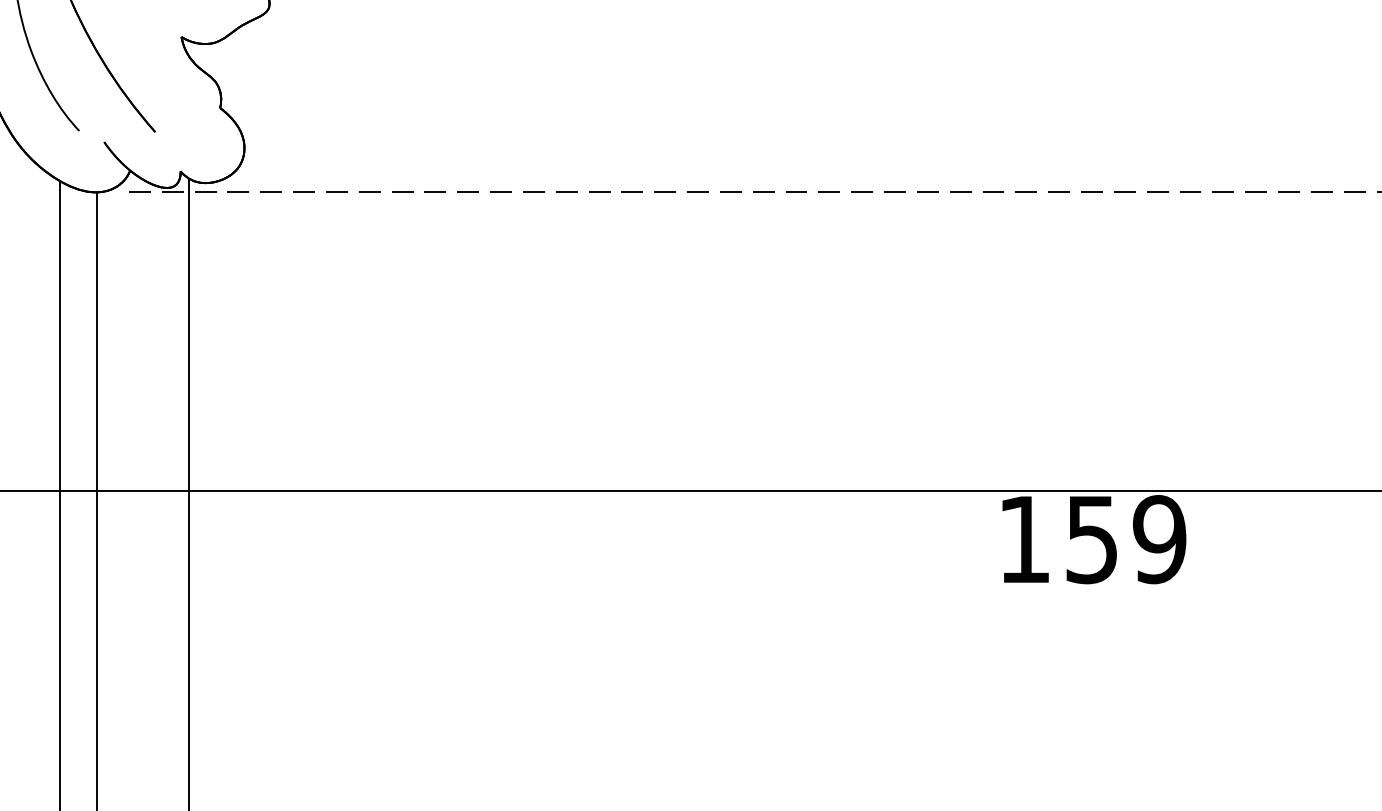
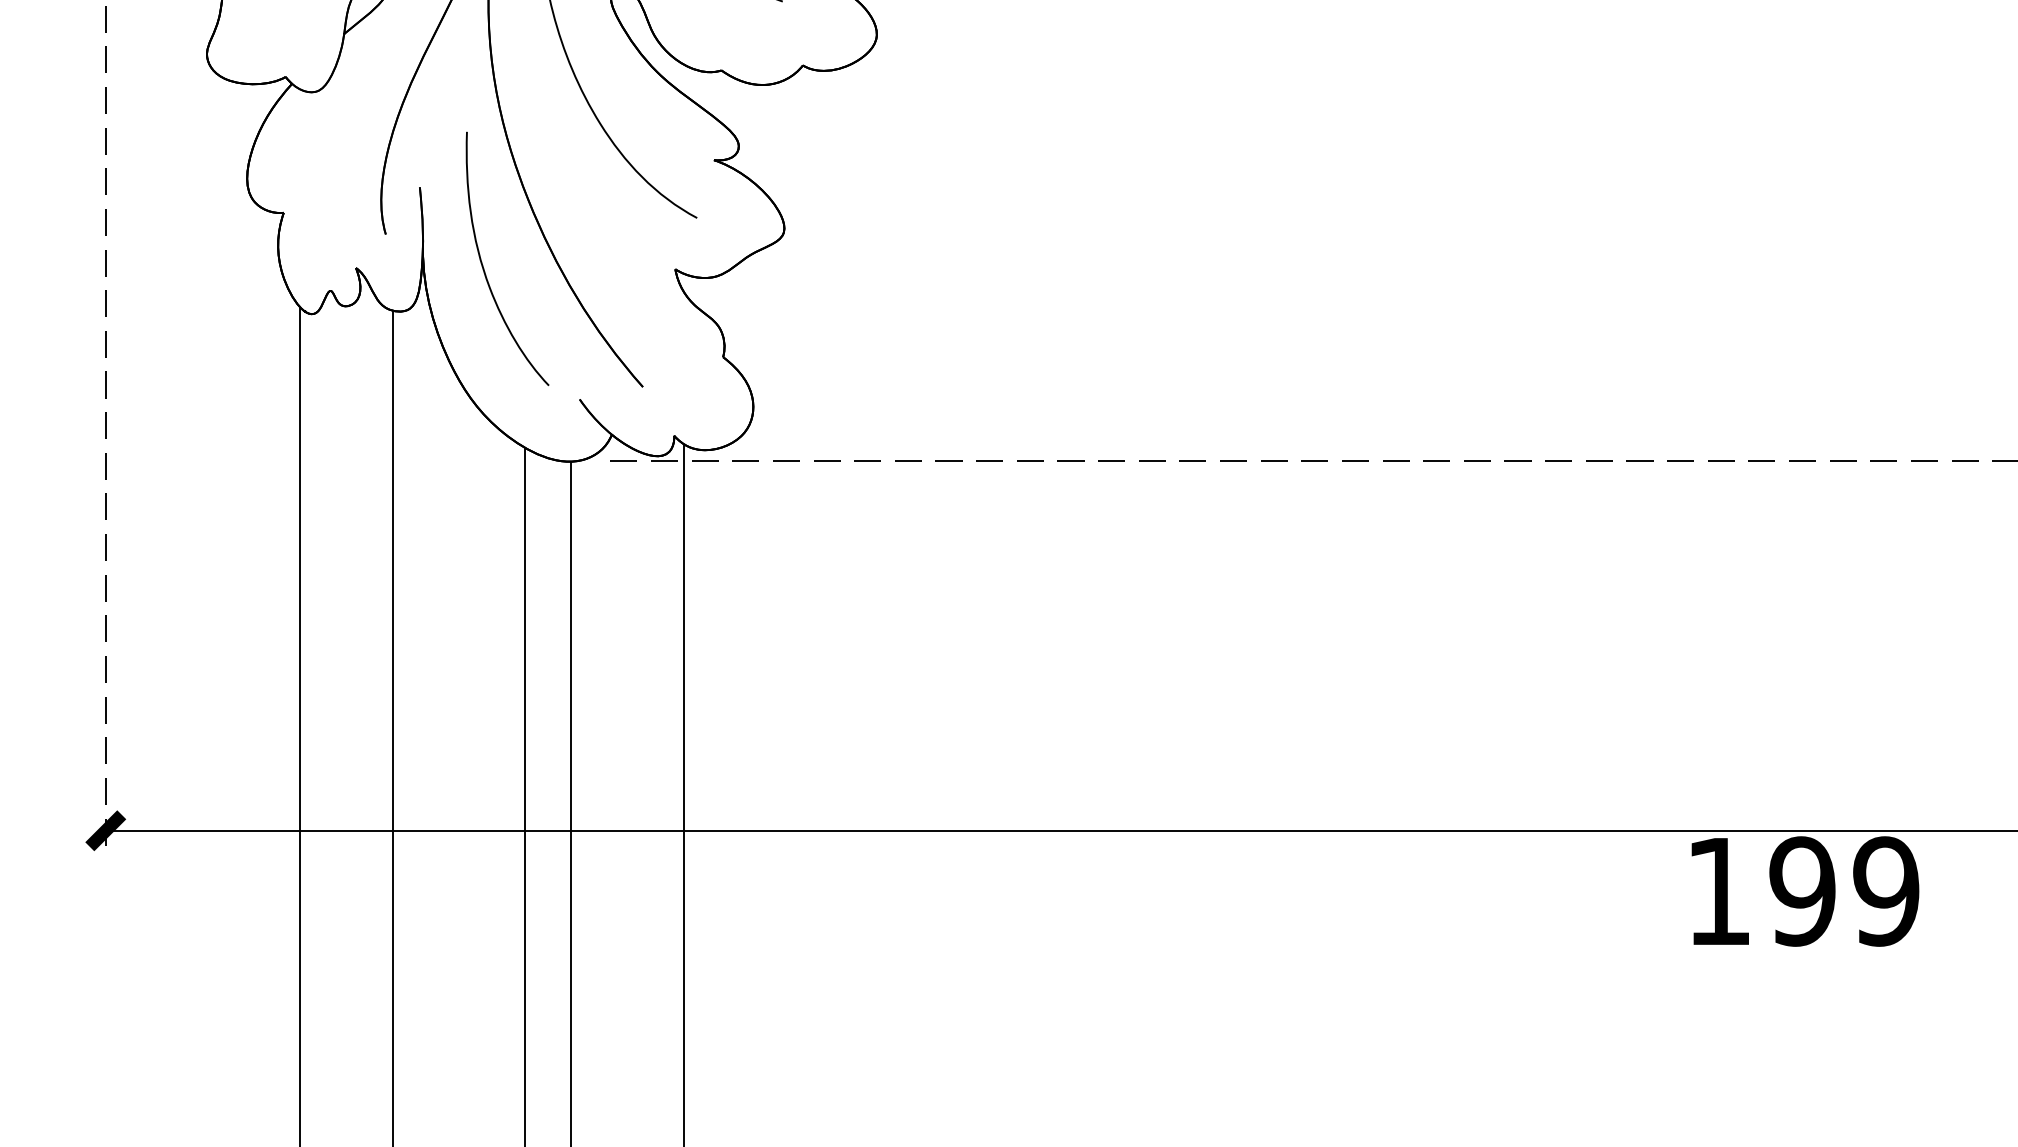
text: (1091, 539) -> (1802, 891), 159 -> 199

